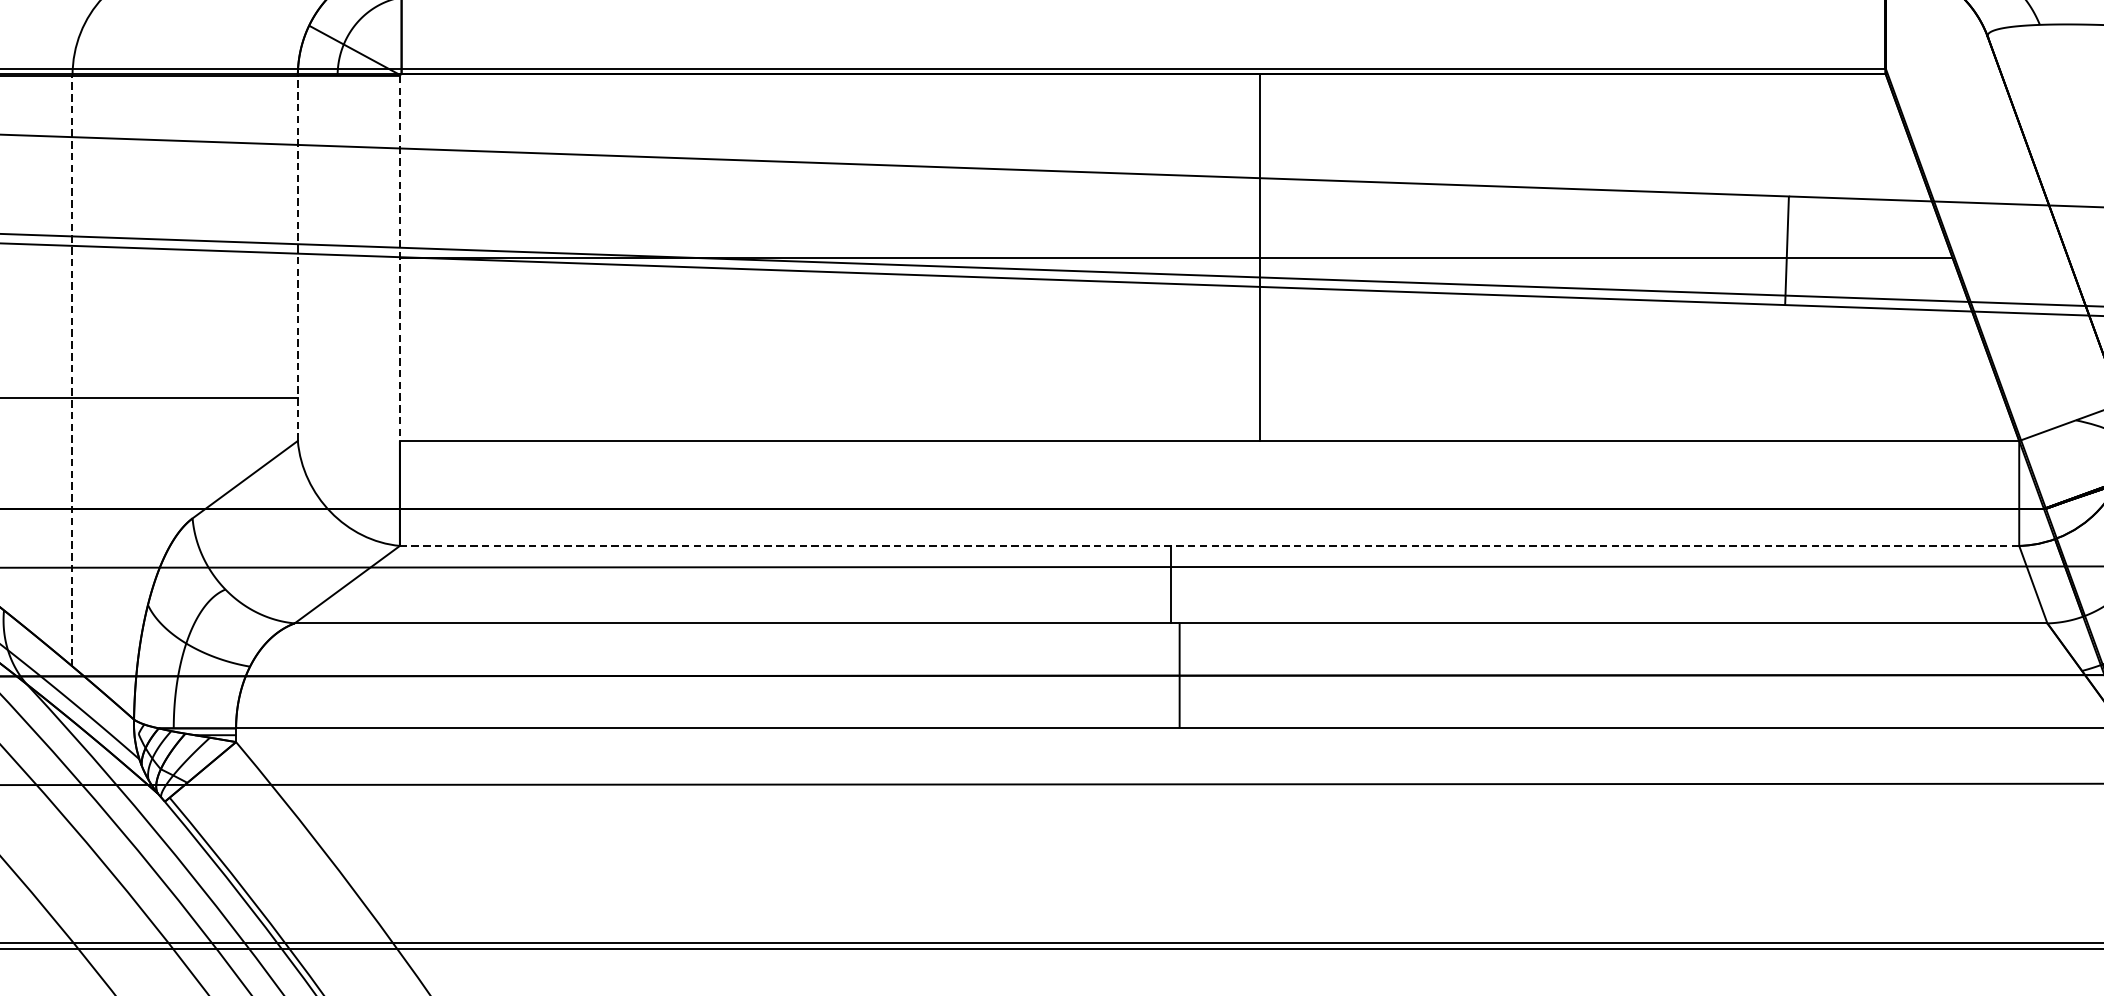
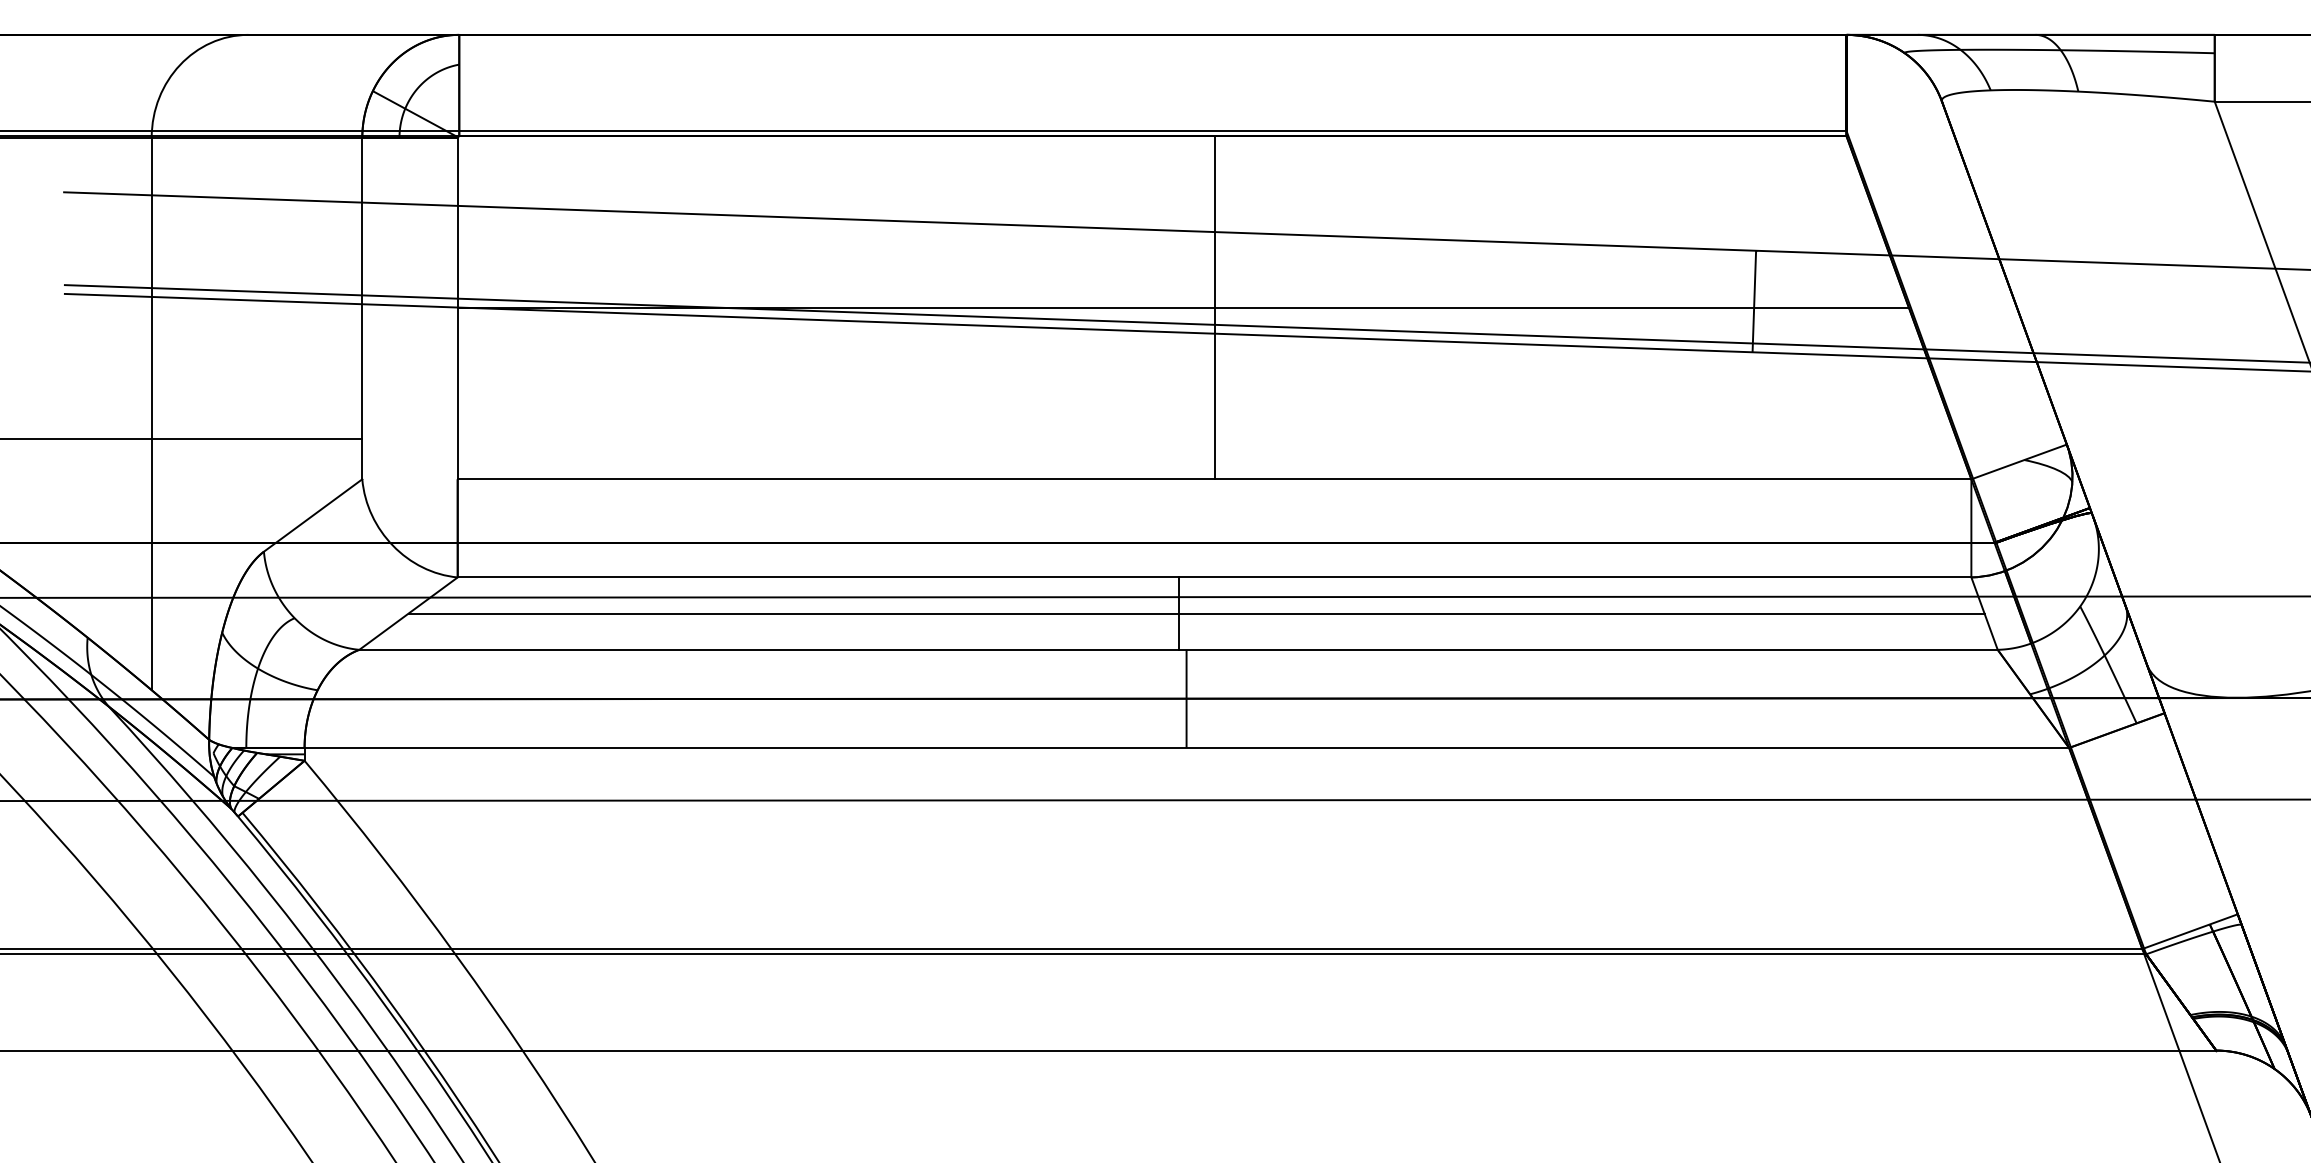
line: (1259, 257) -> (1214, 307), moved
line: (298, 258) -> (362, 308), dashed -> solid
line: (399, 258) -> (457, 308), dashed -> solid
line: (72, 370) -> (151, 413), dashed -> solid
line: (1209, 546) -> (1214, 577), dashed -> solid
line: (1190, 584) -> (1196, 613), added

